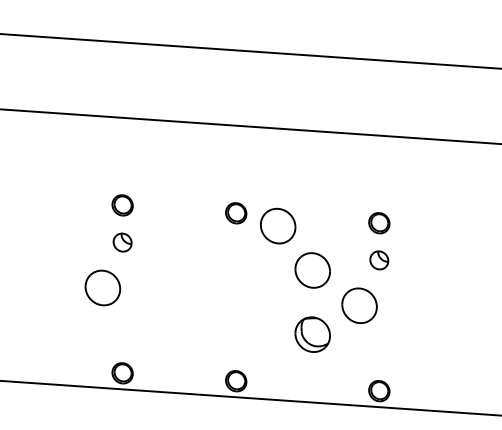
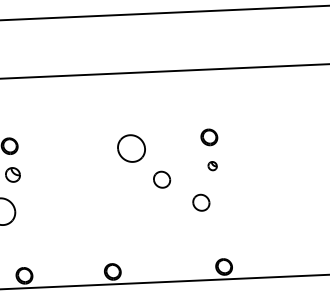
part: (236, 213) -> (98, 142), removed
part: (379, 260) -> (212, 166), size x0.6
part: (312, 270) -> (161, 179), size x0.6
part: (359, 305) -> (201, 202), size x0.6
part: (312, 334) -> (167, 229), removed

